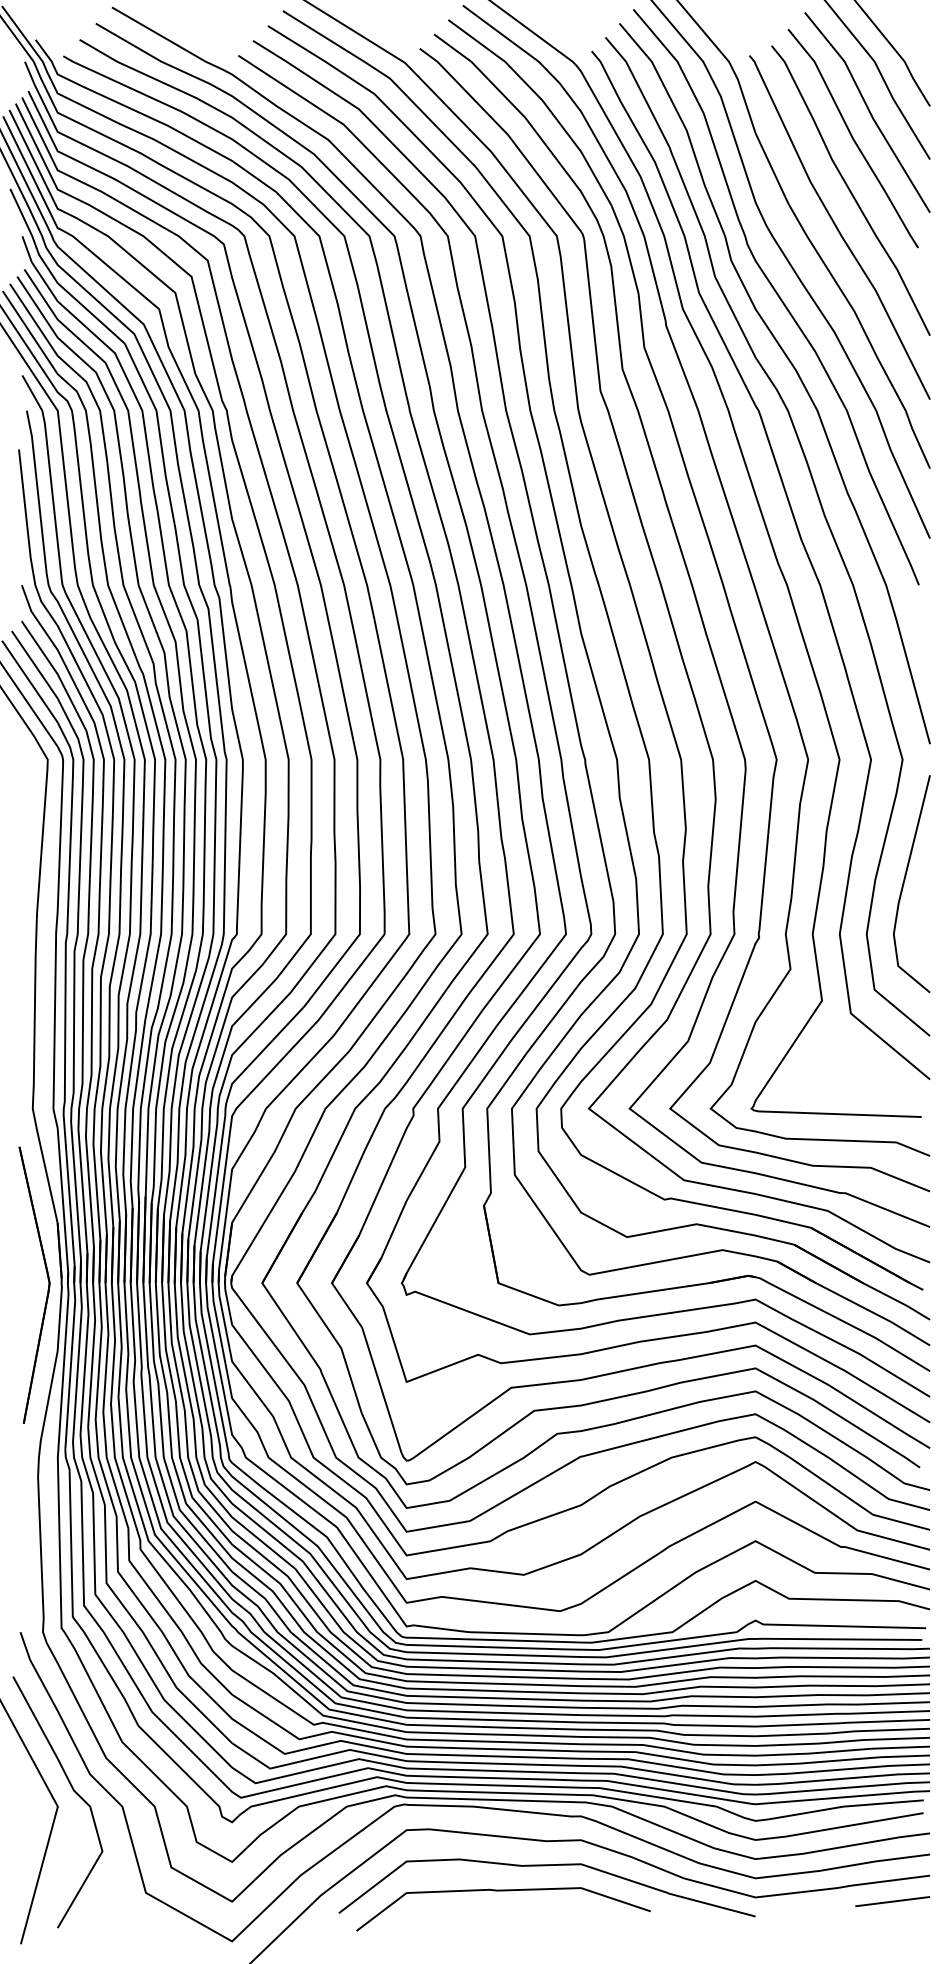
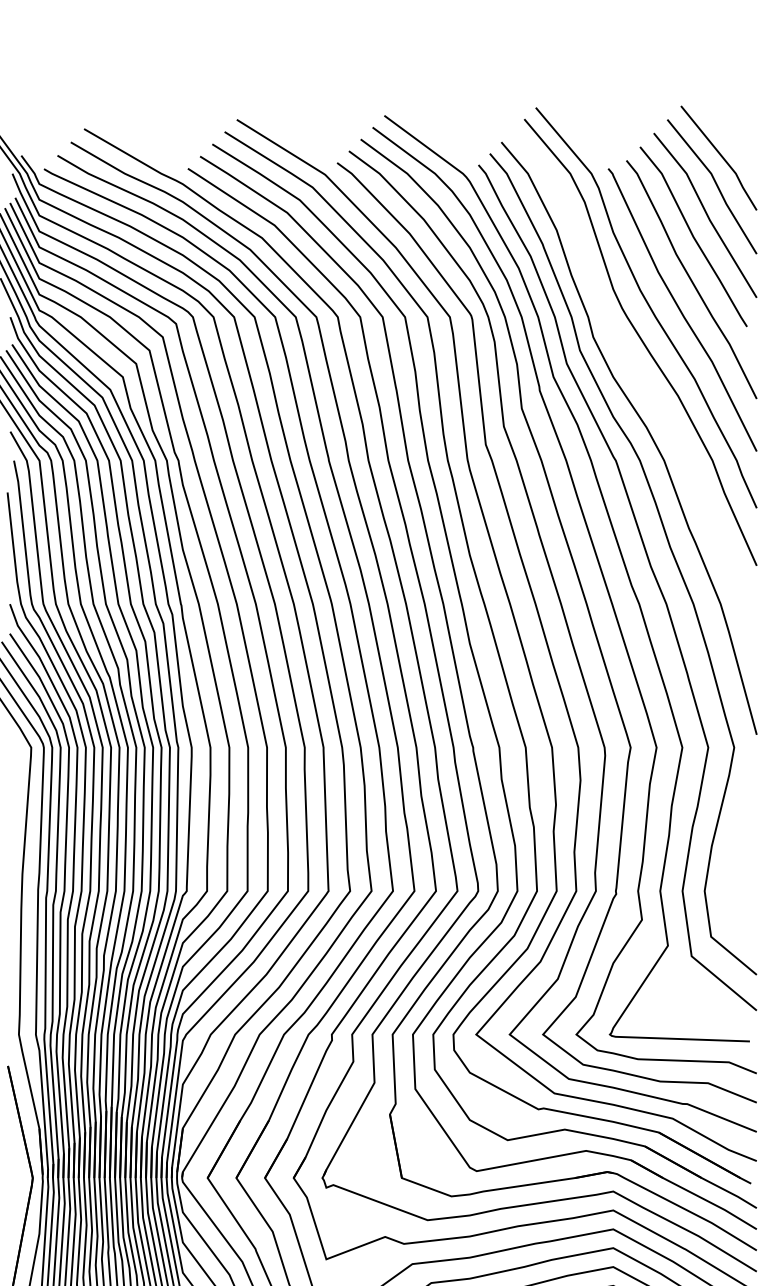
curve: (777, 296) -> (631, 366), removed
line: (904, 884) -> (735, 850), removed

